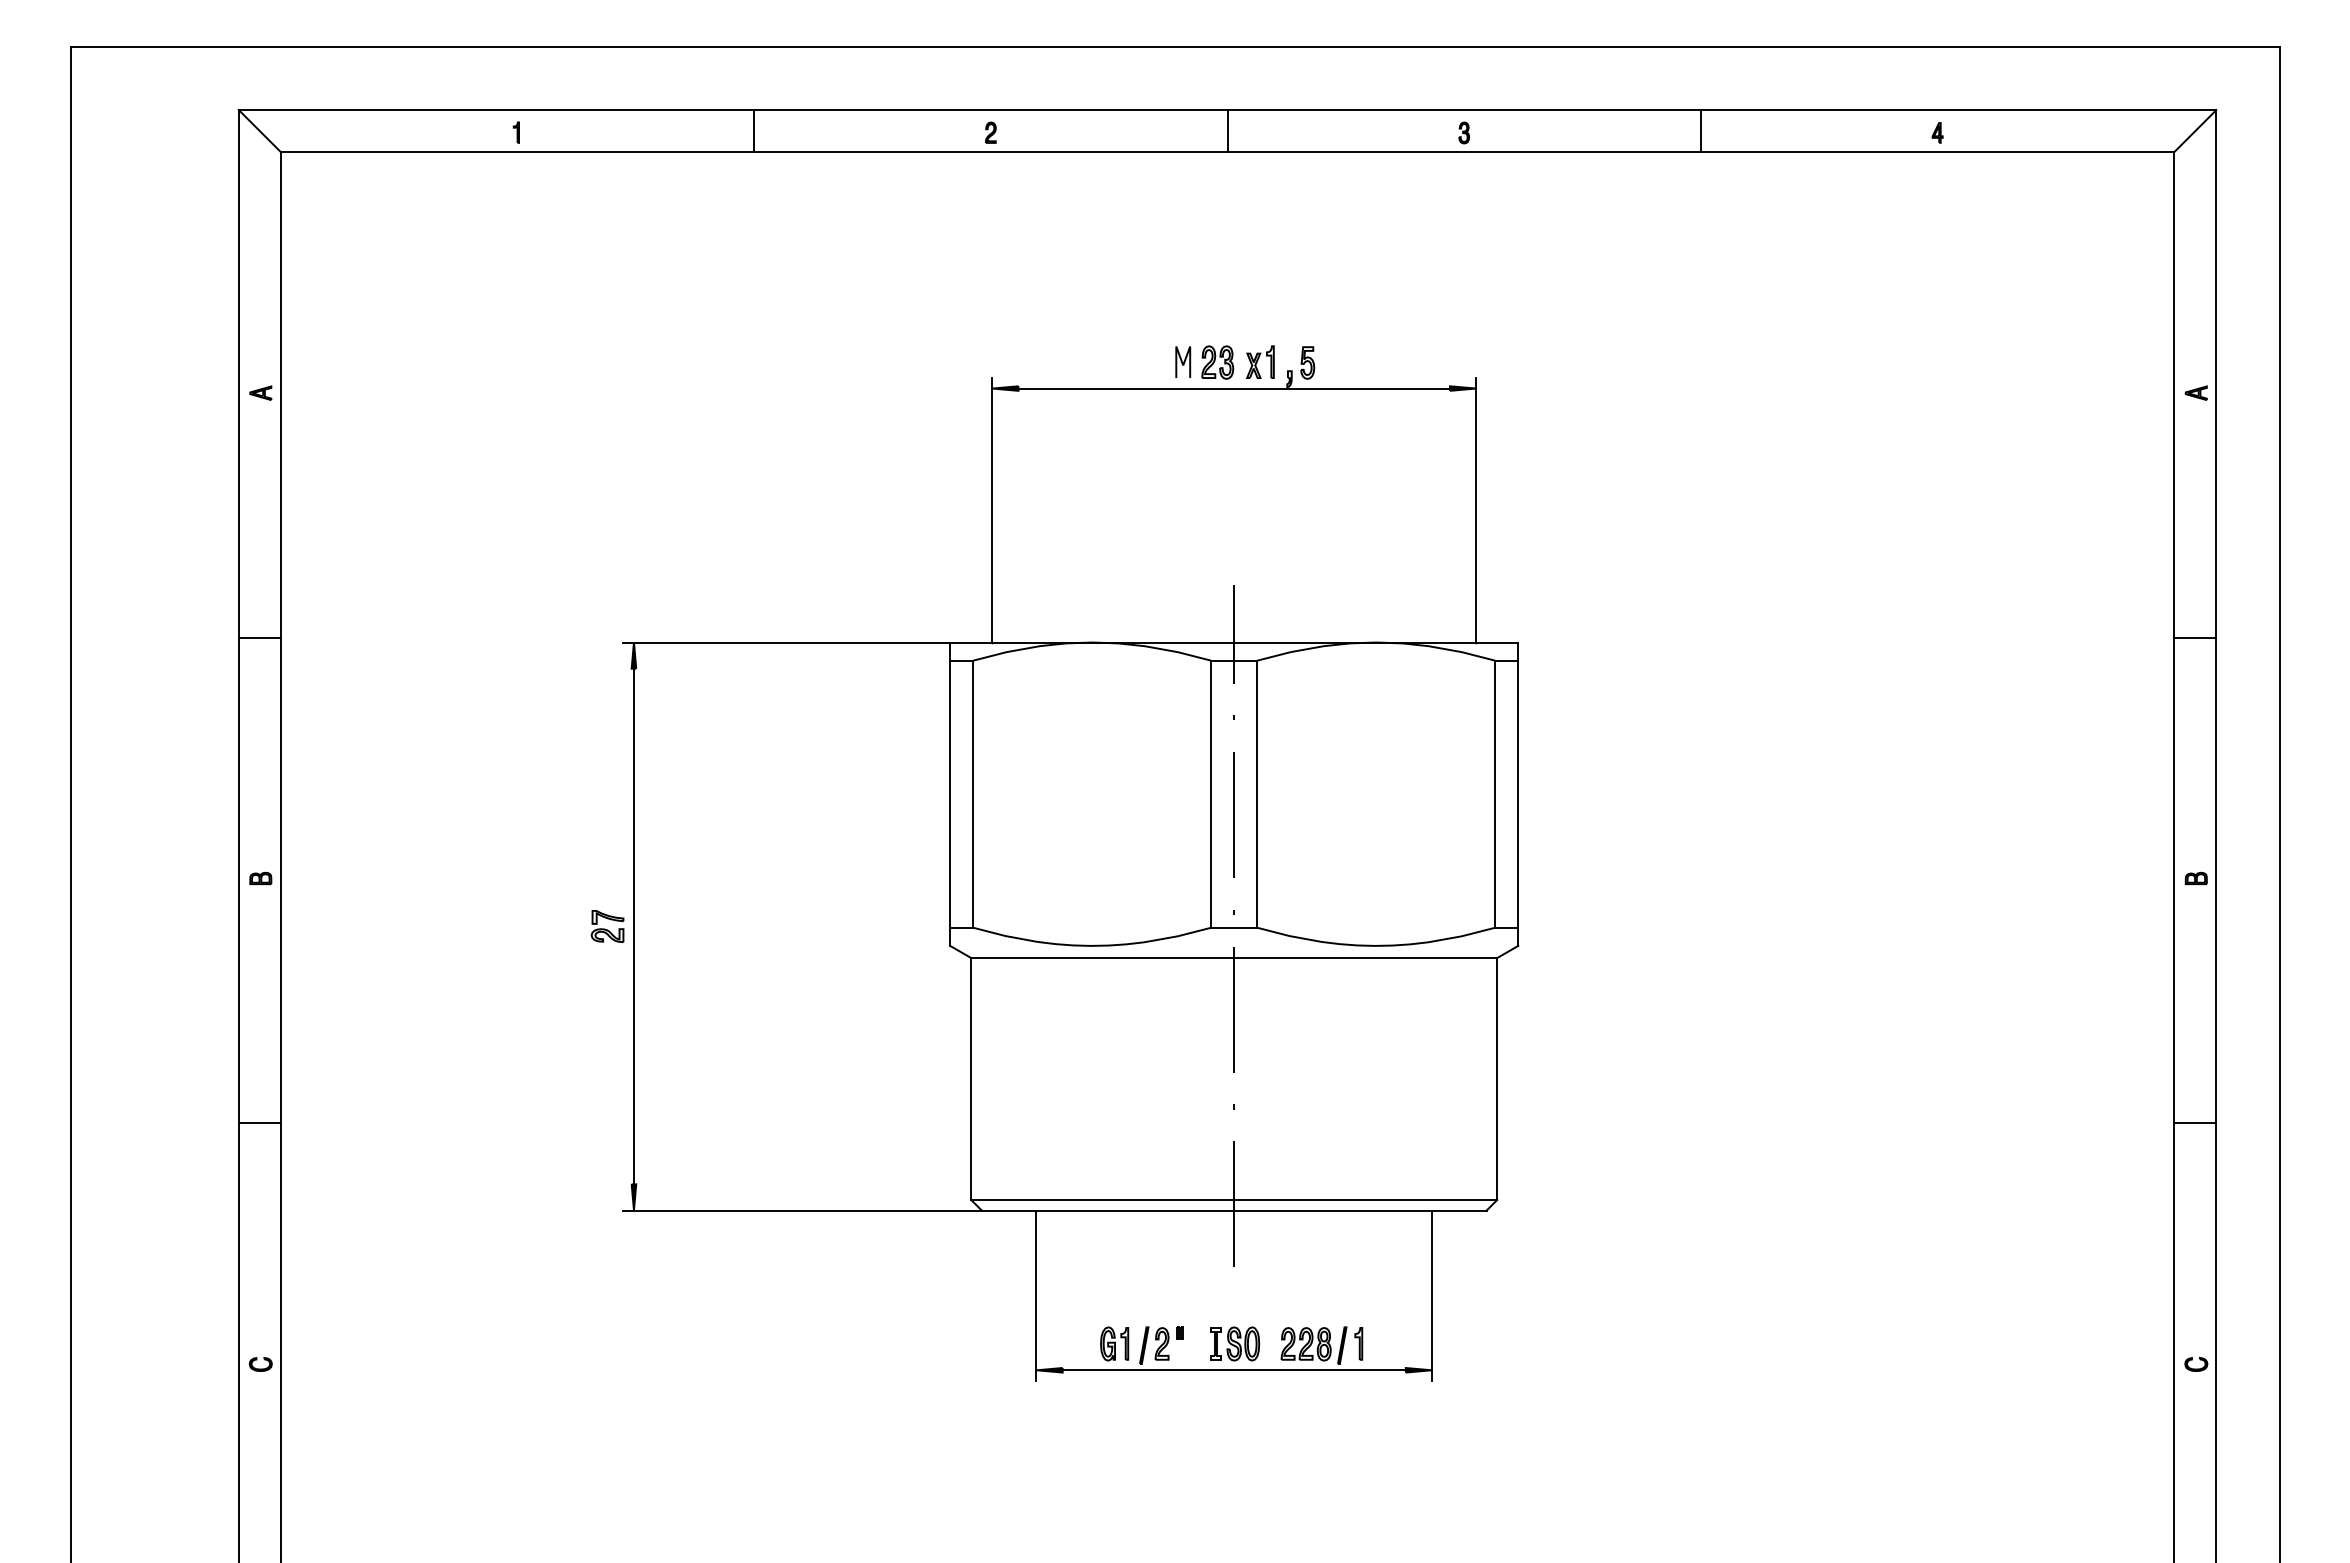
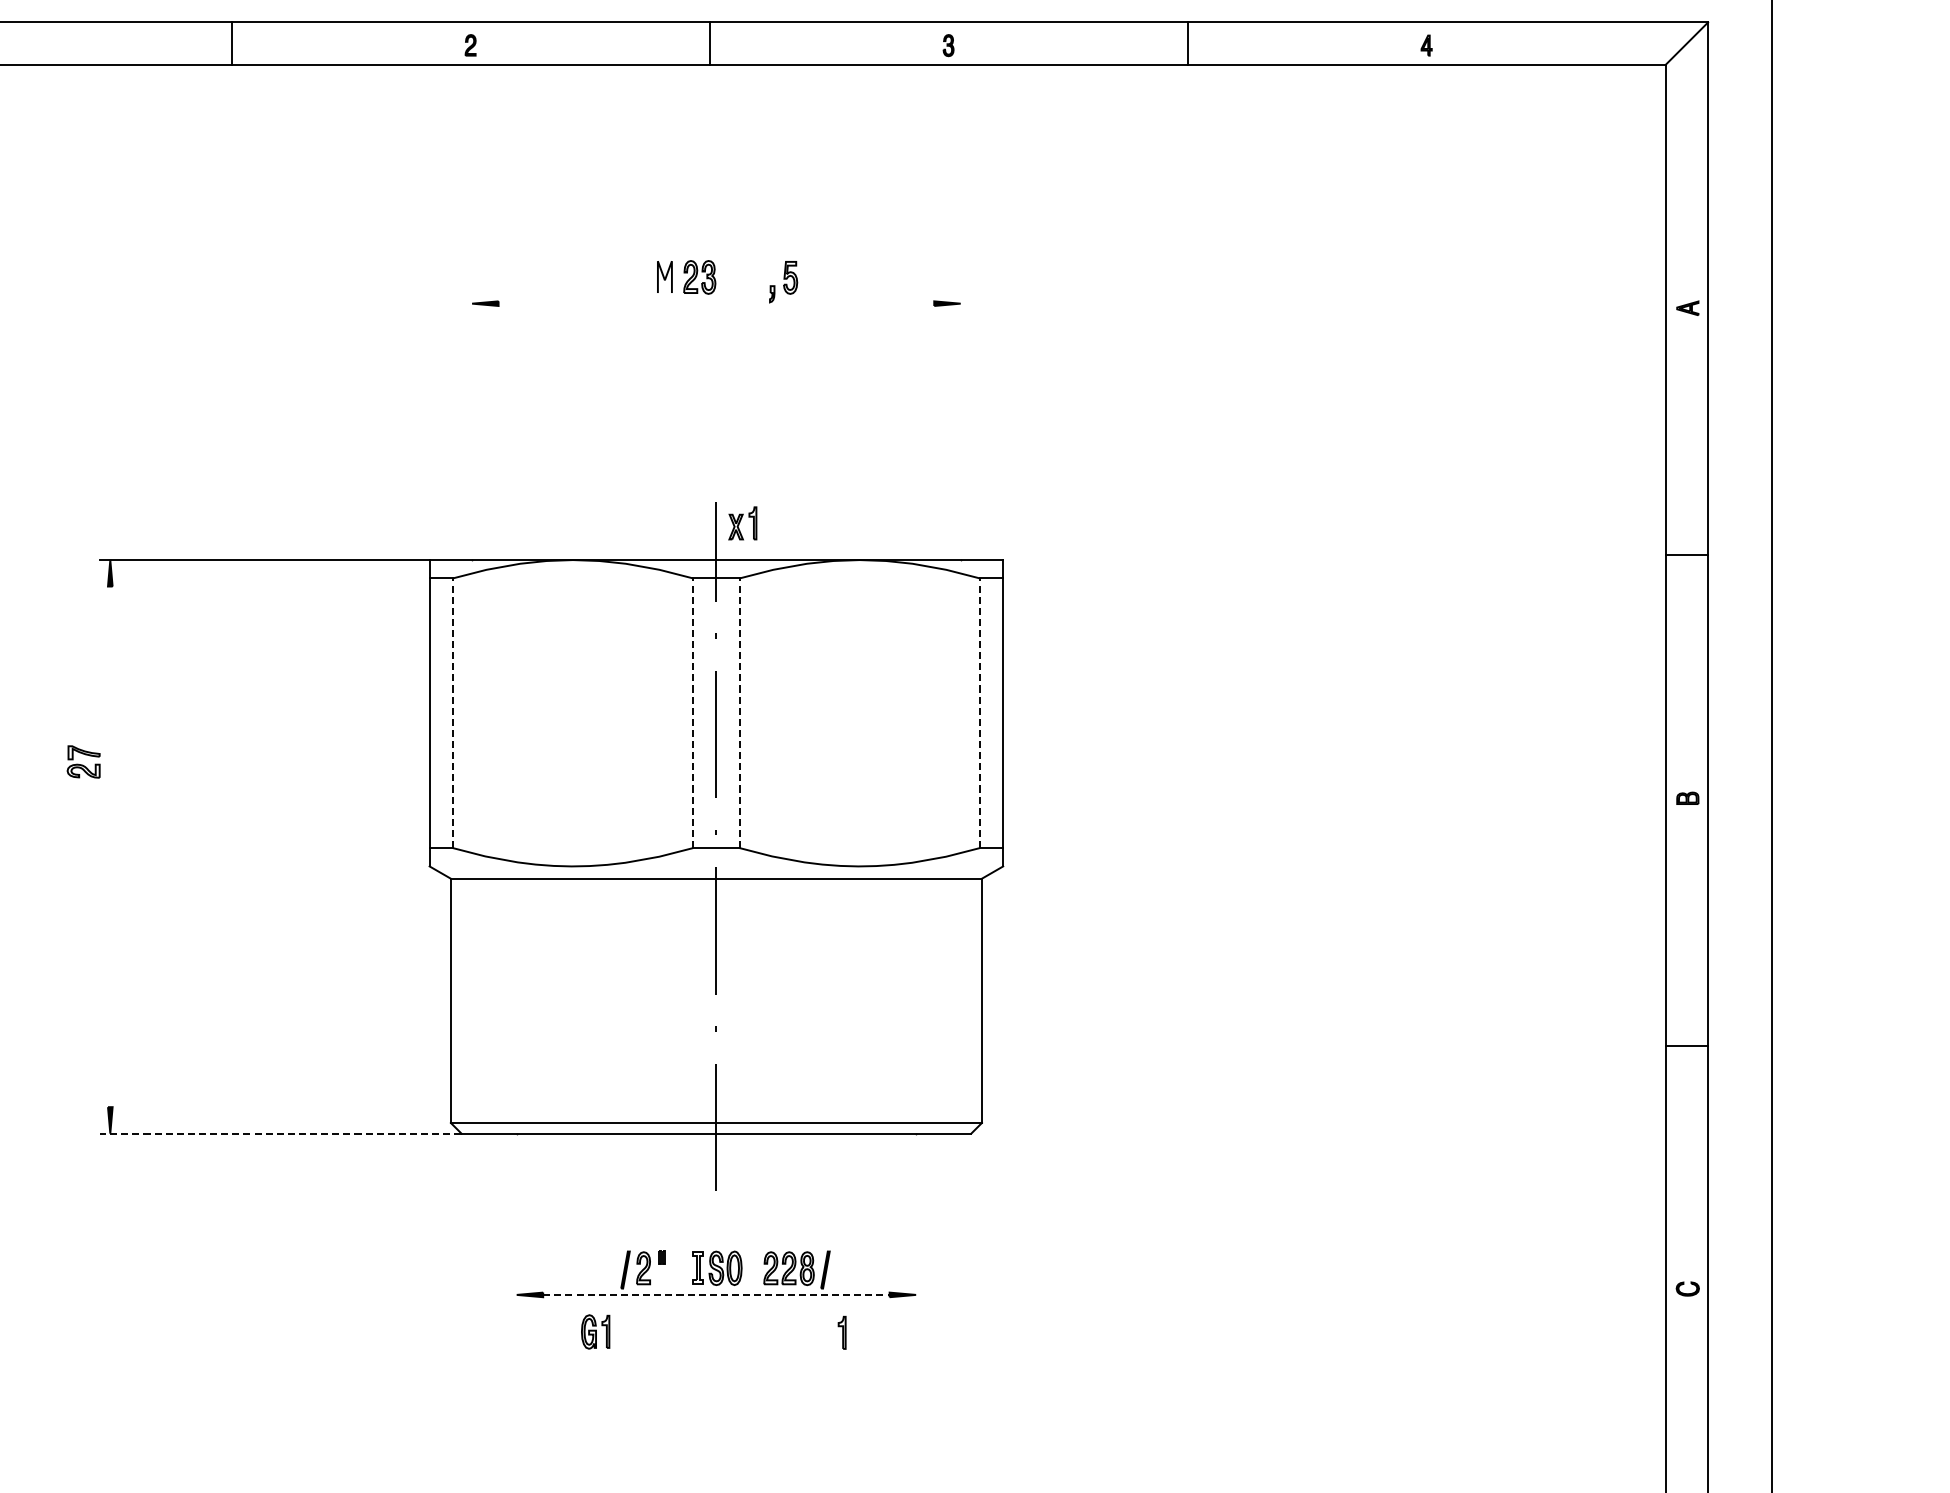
part: (1260, 361) -> (742, 522), moved
line: (1233, 388) -> (715, 303), removed
line: (992, 510) -> (472, 426), removed
line: (1476, 510) -> (961, 426), removed
line: (973, 793) -> (453, 712), solid -> dashed
line: (1211, 793) -> (693, 712), solid -> dashed
line: (1257, 793) -> (739, 712), solid -> dashed
line: (1495, 793) -> (980, 712), solid -> dashed
part: (607, 926) -> (83, 762), moved
line: (633, 926) -> (109, 846), removed
line: (802, 1210) -> (280, 1133), solid -> dashed
line: (1036, 1295) -> (516, 1219), removed
line: (1431, 1295) -> (915, 1219), removed
part: (1114, 1343) -> (595, 1331), moved
part: (1358, 1343) -> (841, 1332), moved
line: (1234, 1370) -> (716, 1295), solid -> dashed

